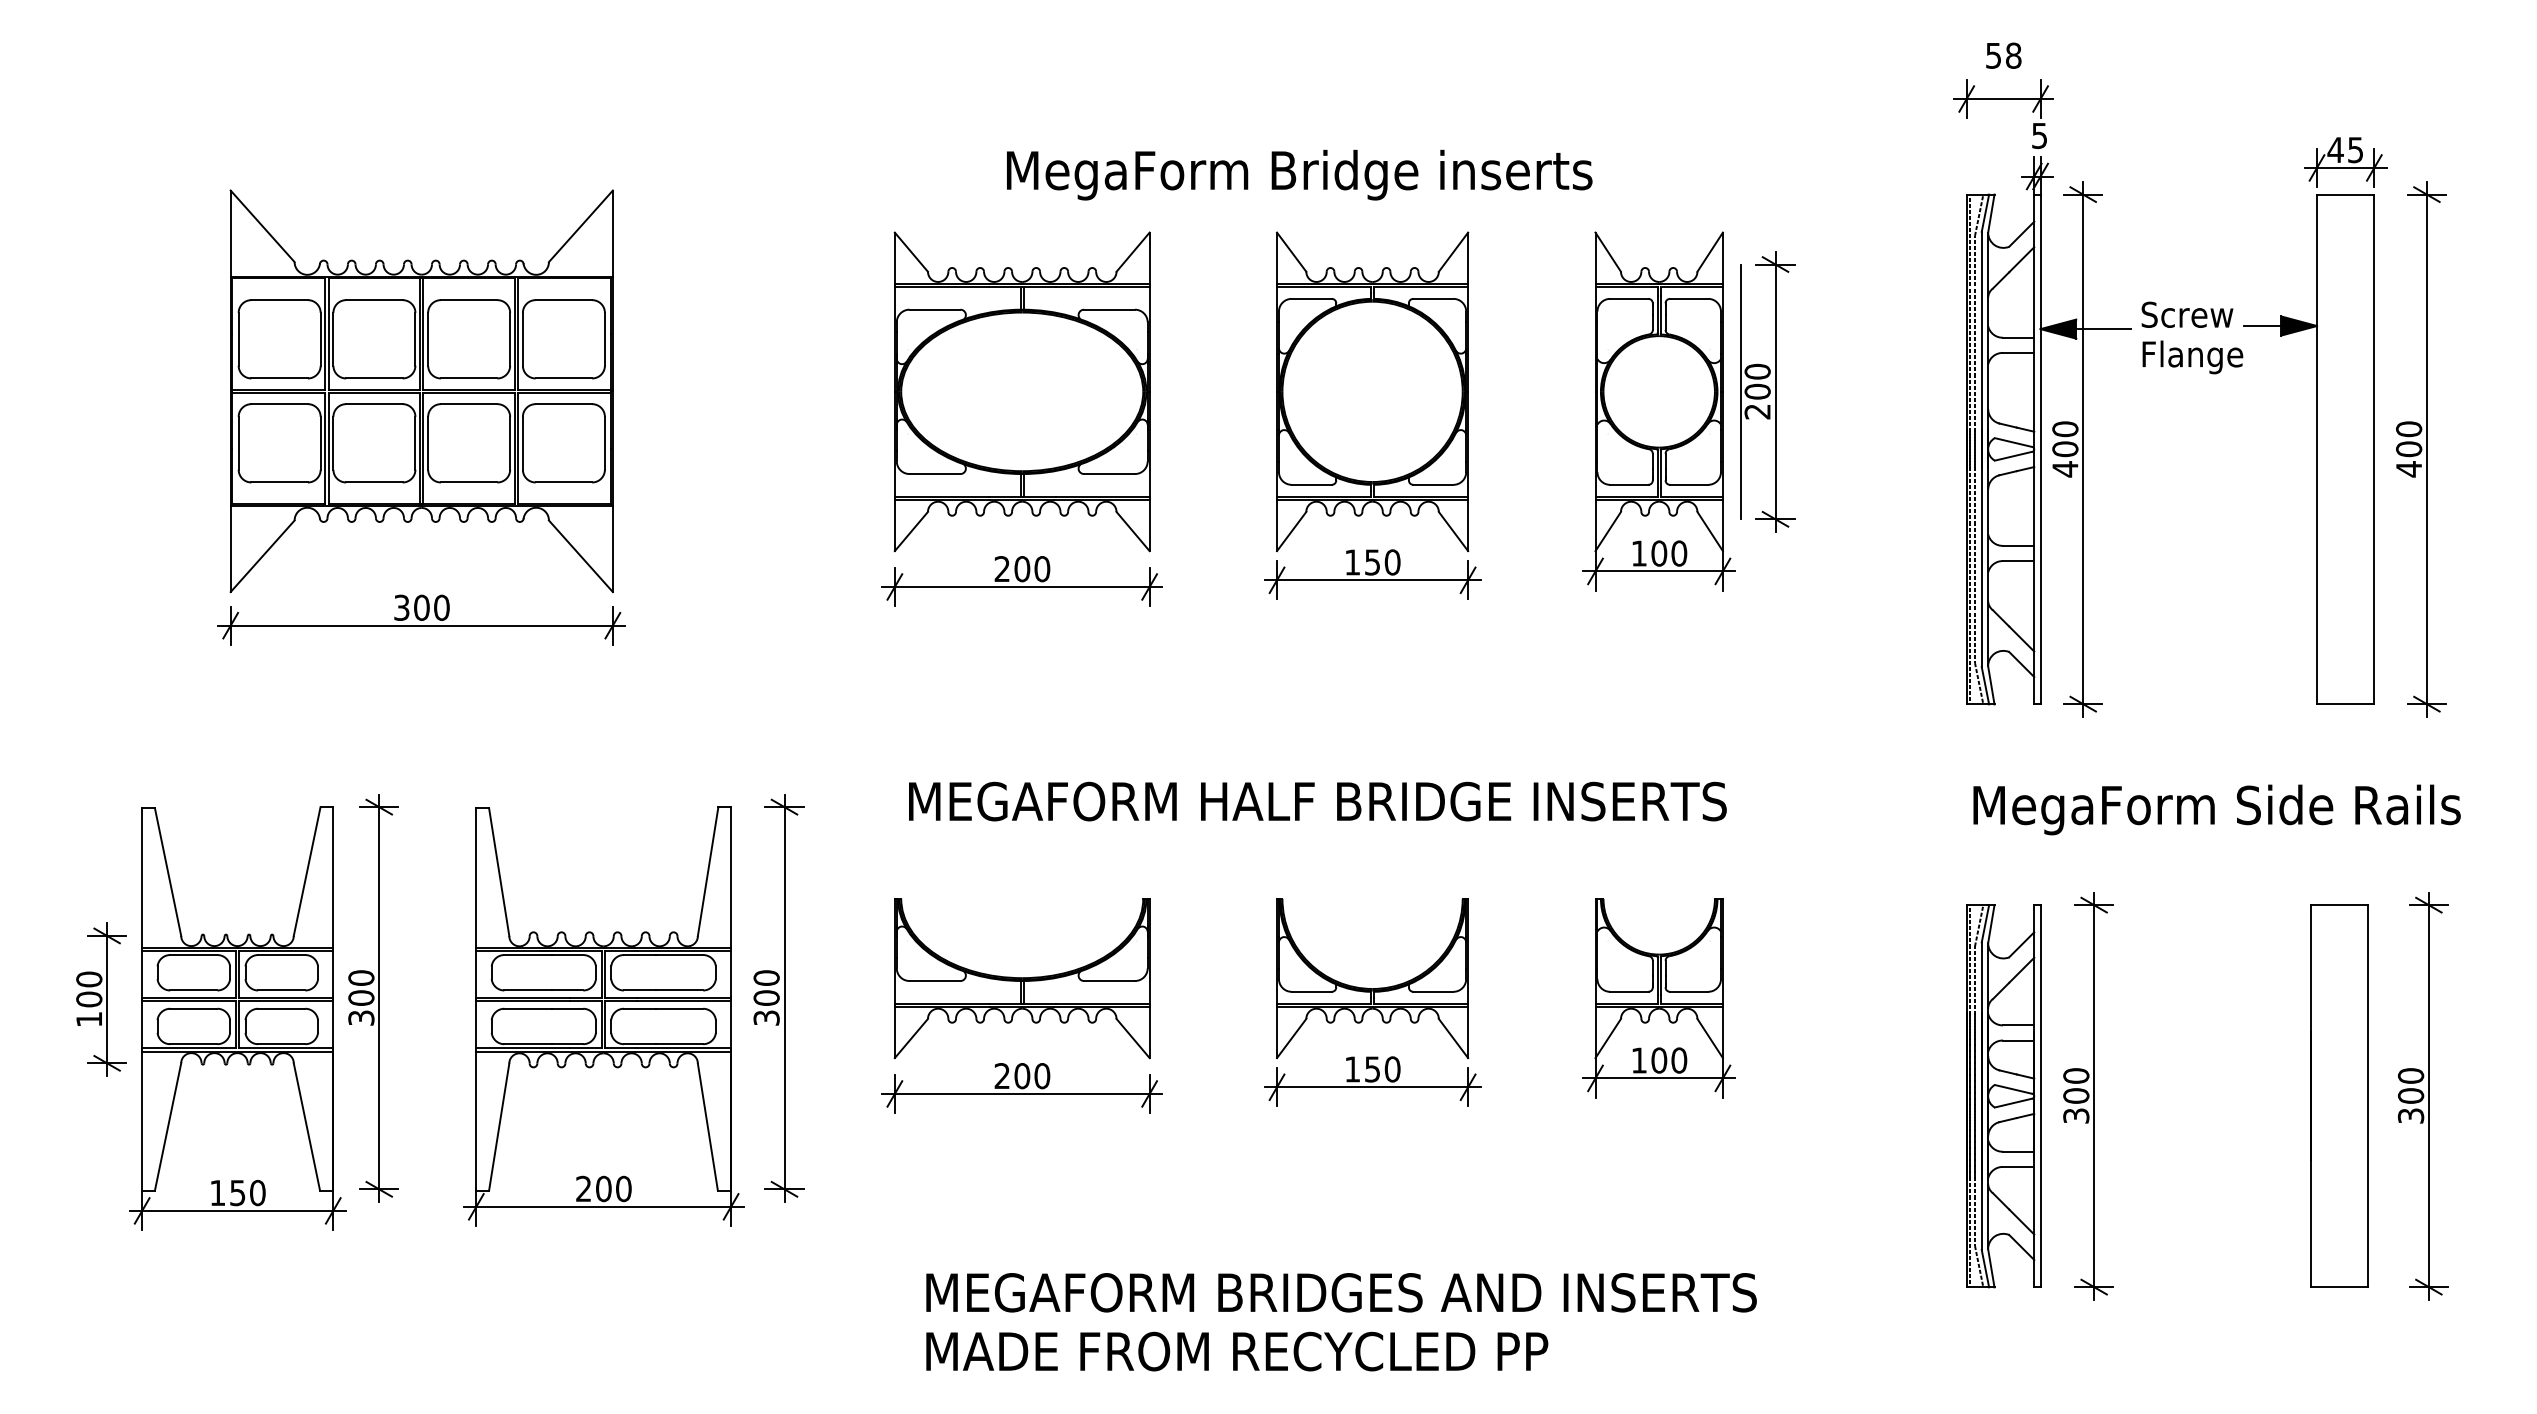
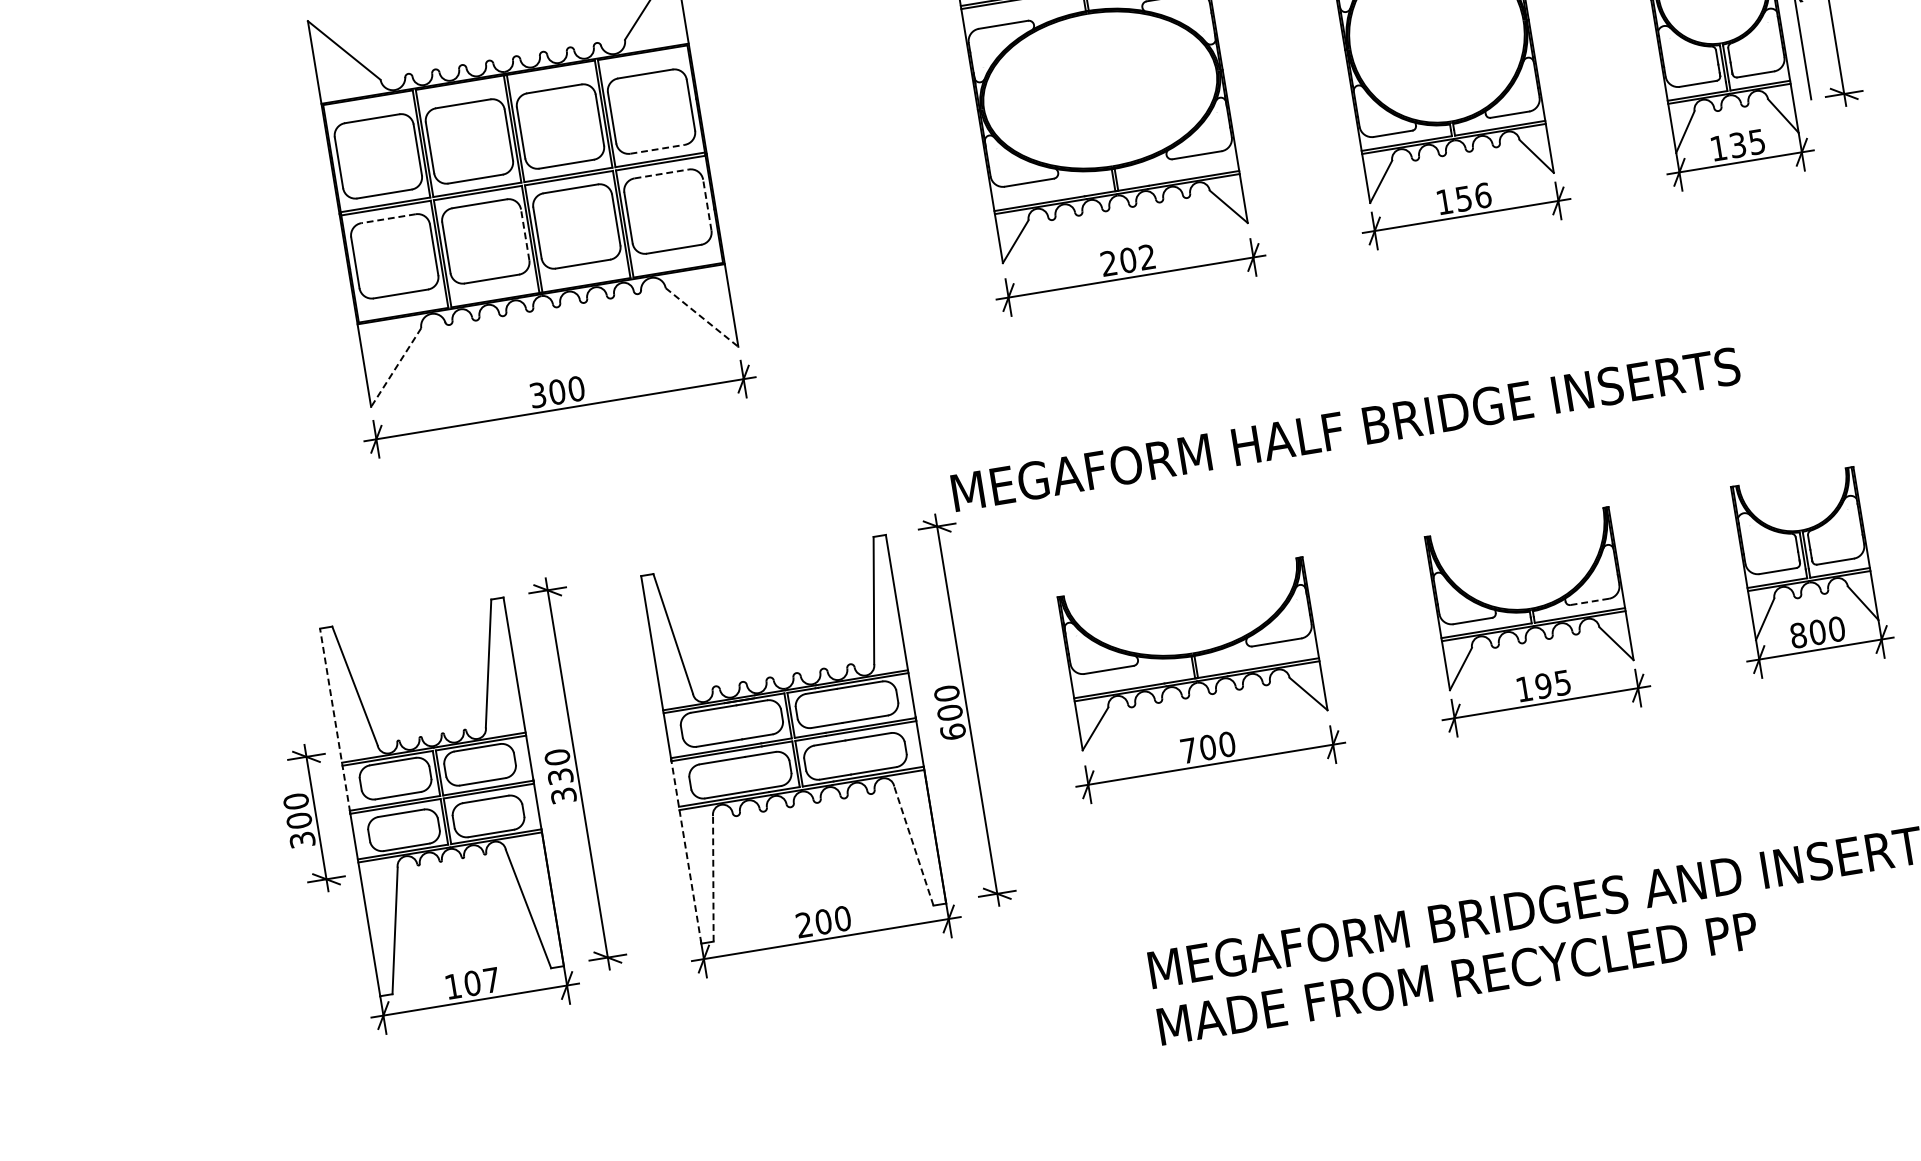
line: (564, 378) -> (658, 149), solid -> dashed
line: (279, 404) -> (388, 219), solid -> dashed
line: (564, 404) -> (662, 174), solid -> dashed
line: (415, 442) -> (525, 234), solid -> dashed
line: (604, 442) -> (706, 204), solid -> dashed
text: (1669, 553) -> (1747, 143), 100 -> 135
line: (262, 556) -> (396, 367), solid -> dashed
line: (580, 556) -> (701, 317), solid -> dashed
text: (1392, 562) -> (1482, 195), 150 -> 156
text: (1042, 569) -> (1147, 257), 200 -> 202
text: (1317, 801) -> (1345, 429), moved
line: (142, 903) -> (335, 720), solid -> dashed
line: (1432, 991) -> (1588, 601), solid -> dashed
text: (361, 997) -> (560, 776), 300 -> 330
text: (766, 1017) -> (952, 731), 300 -> 600
text: (89, 1019) -> (302, 839), 100 -> 300
text: (1639, 1060) -> (1798, 635), 100 -> 800
text: (1382, 1069) -> (1553, 684), 150 -> 195
text: (1001, 1075) -> (1187, 750), 200 -> 700
line: (476, 1095) -> (686, 852), solid -> dashed
line: (499, 1126) -> (713, 878), solid -> dashed
line: (707, 1126) -> (913, 845), solid -> dashed
text: (247, 1192) -> (481, 981), 150 -> 107

